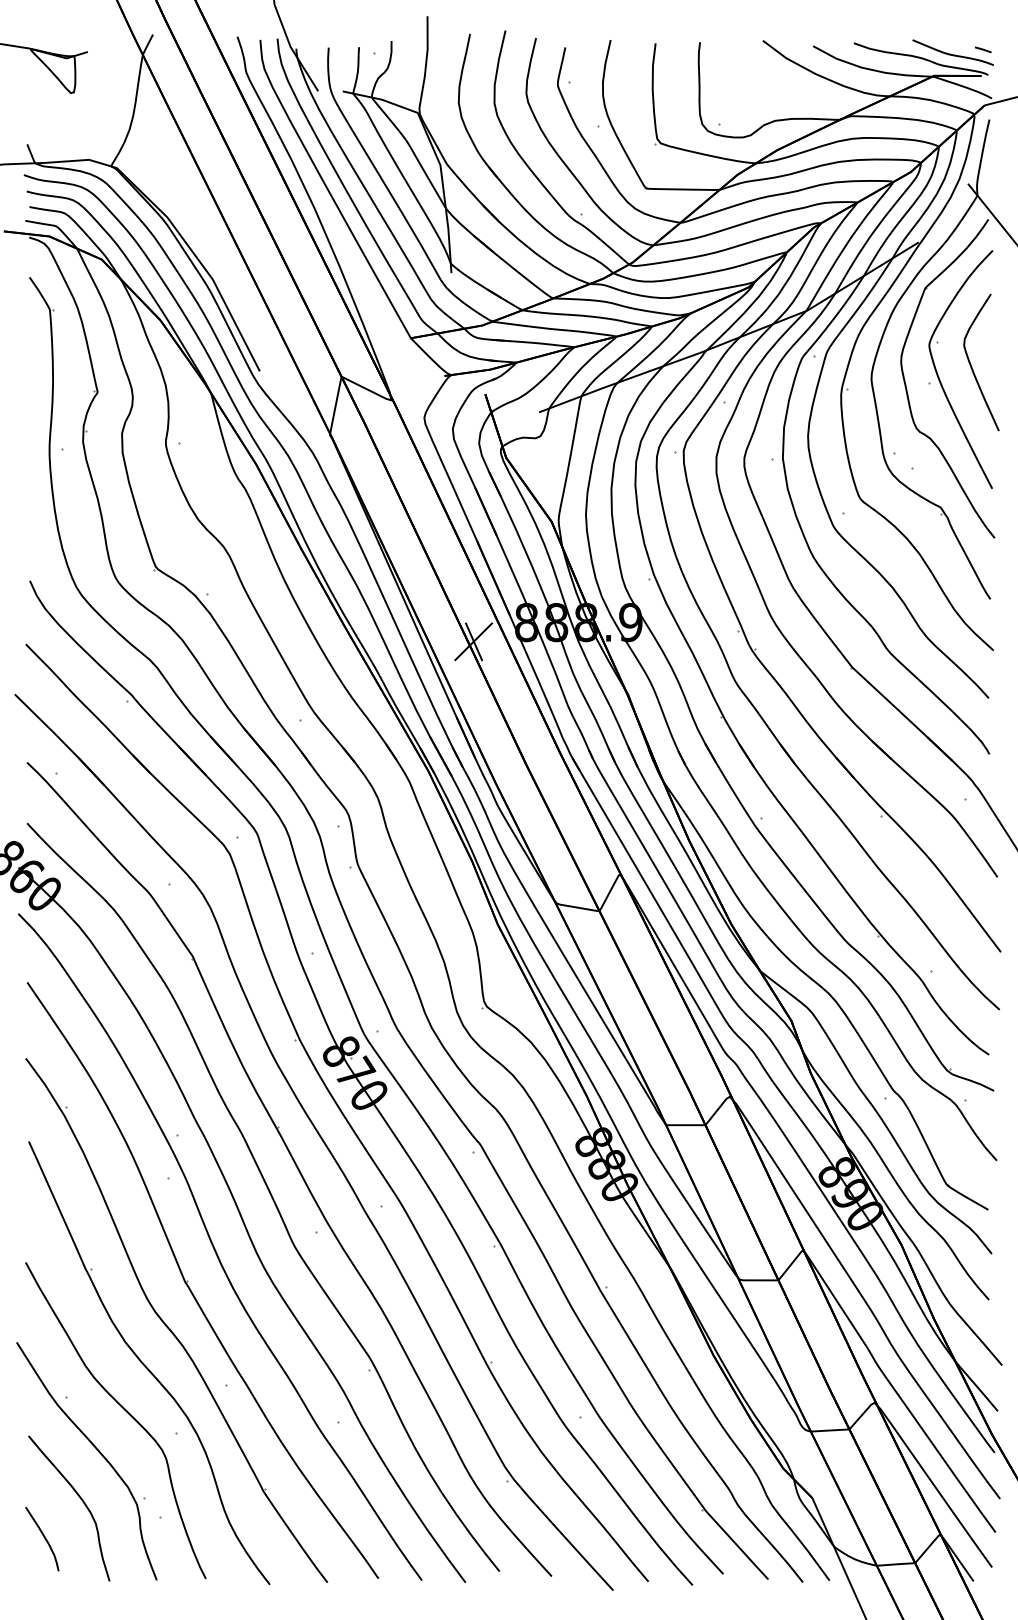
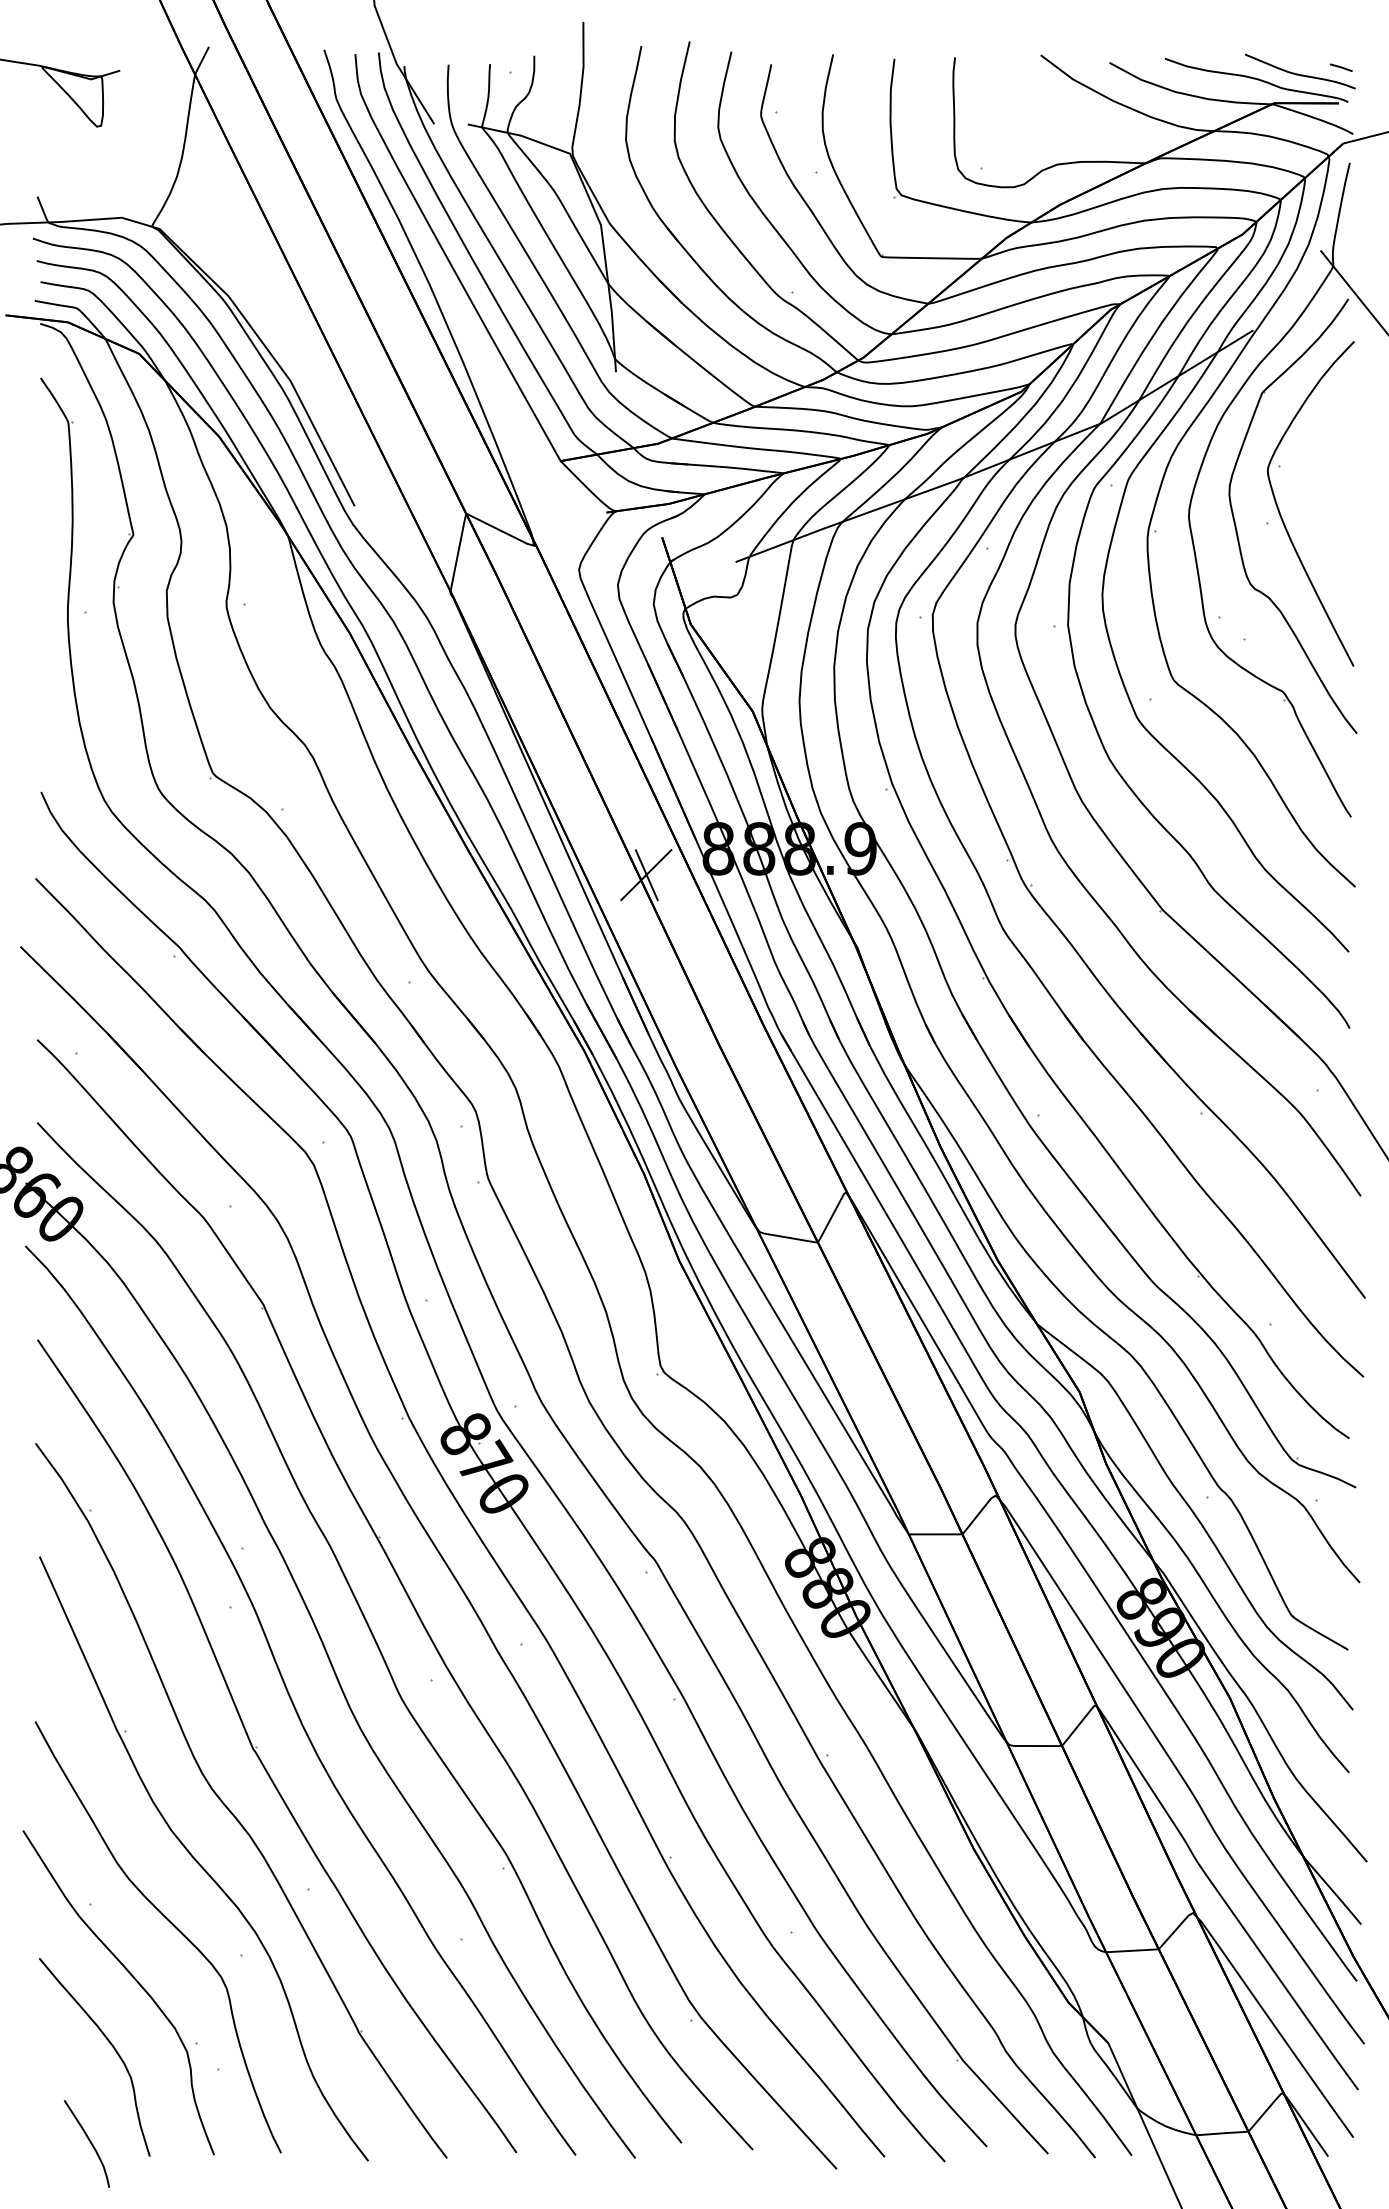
curve: (972, 367) -> (1326, 500), removed
curve: (44, 1538) -> (89, 2142), moved

